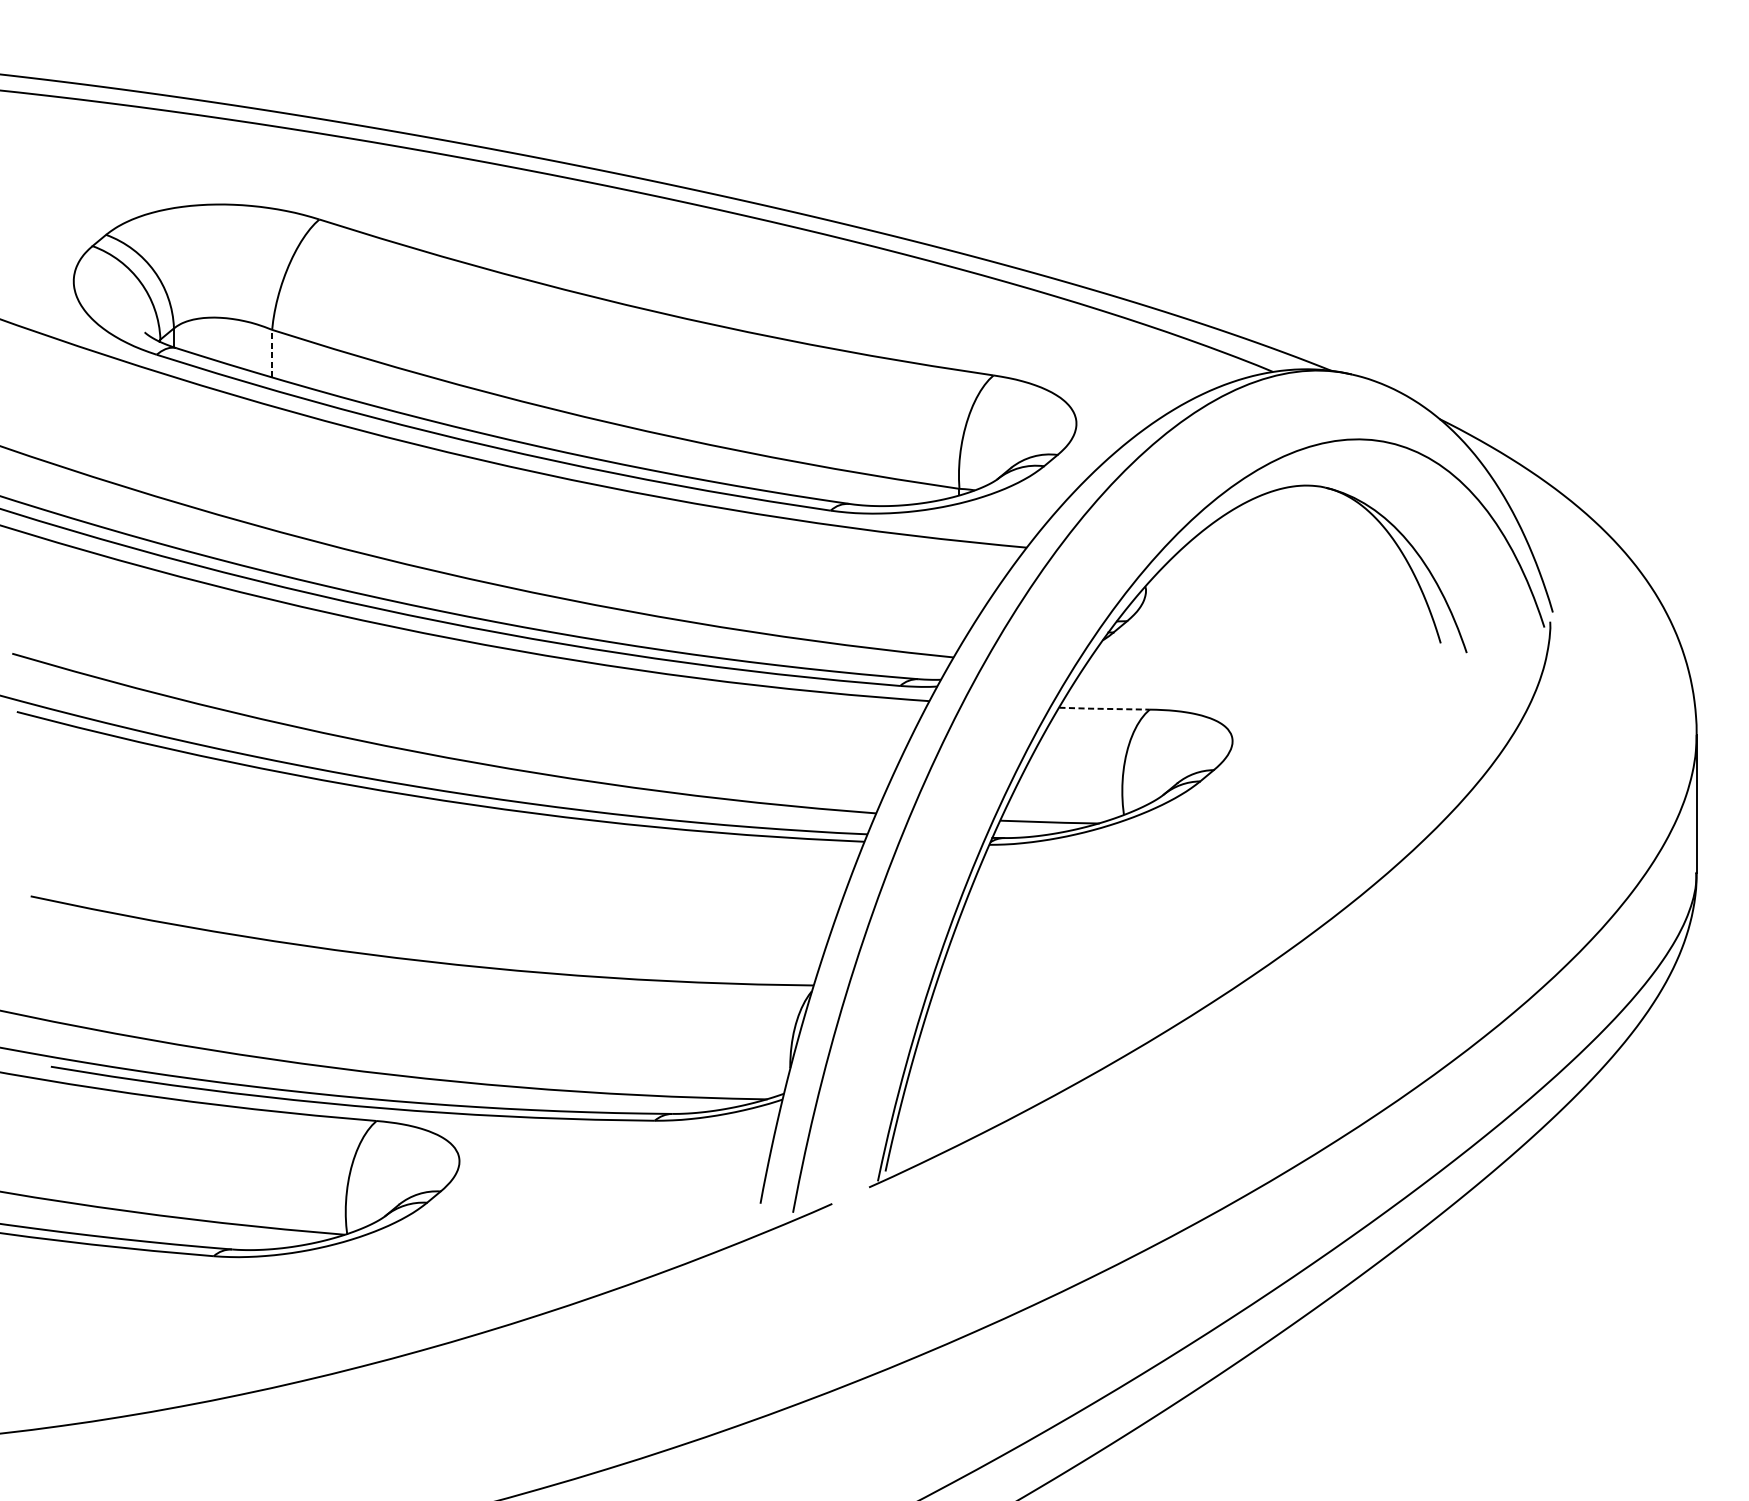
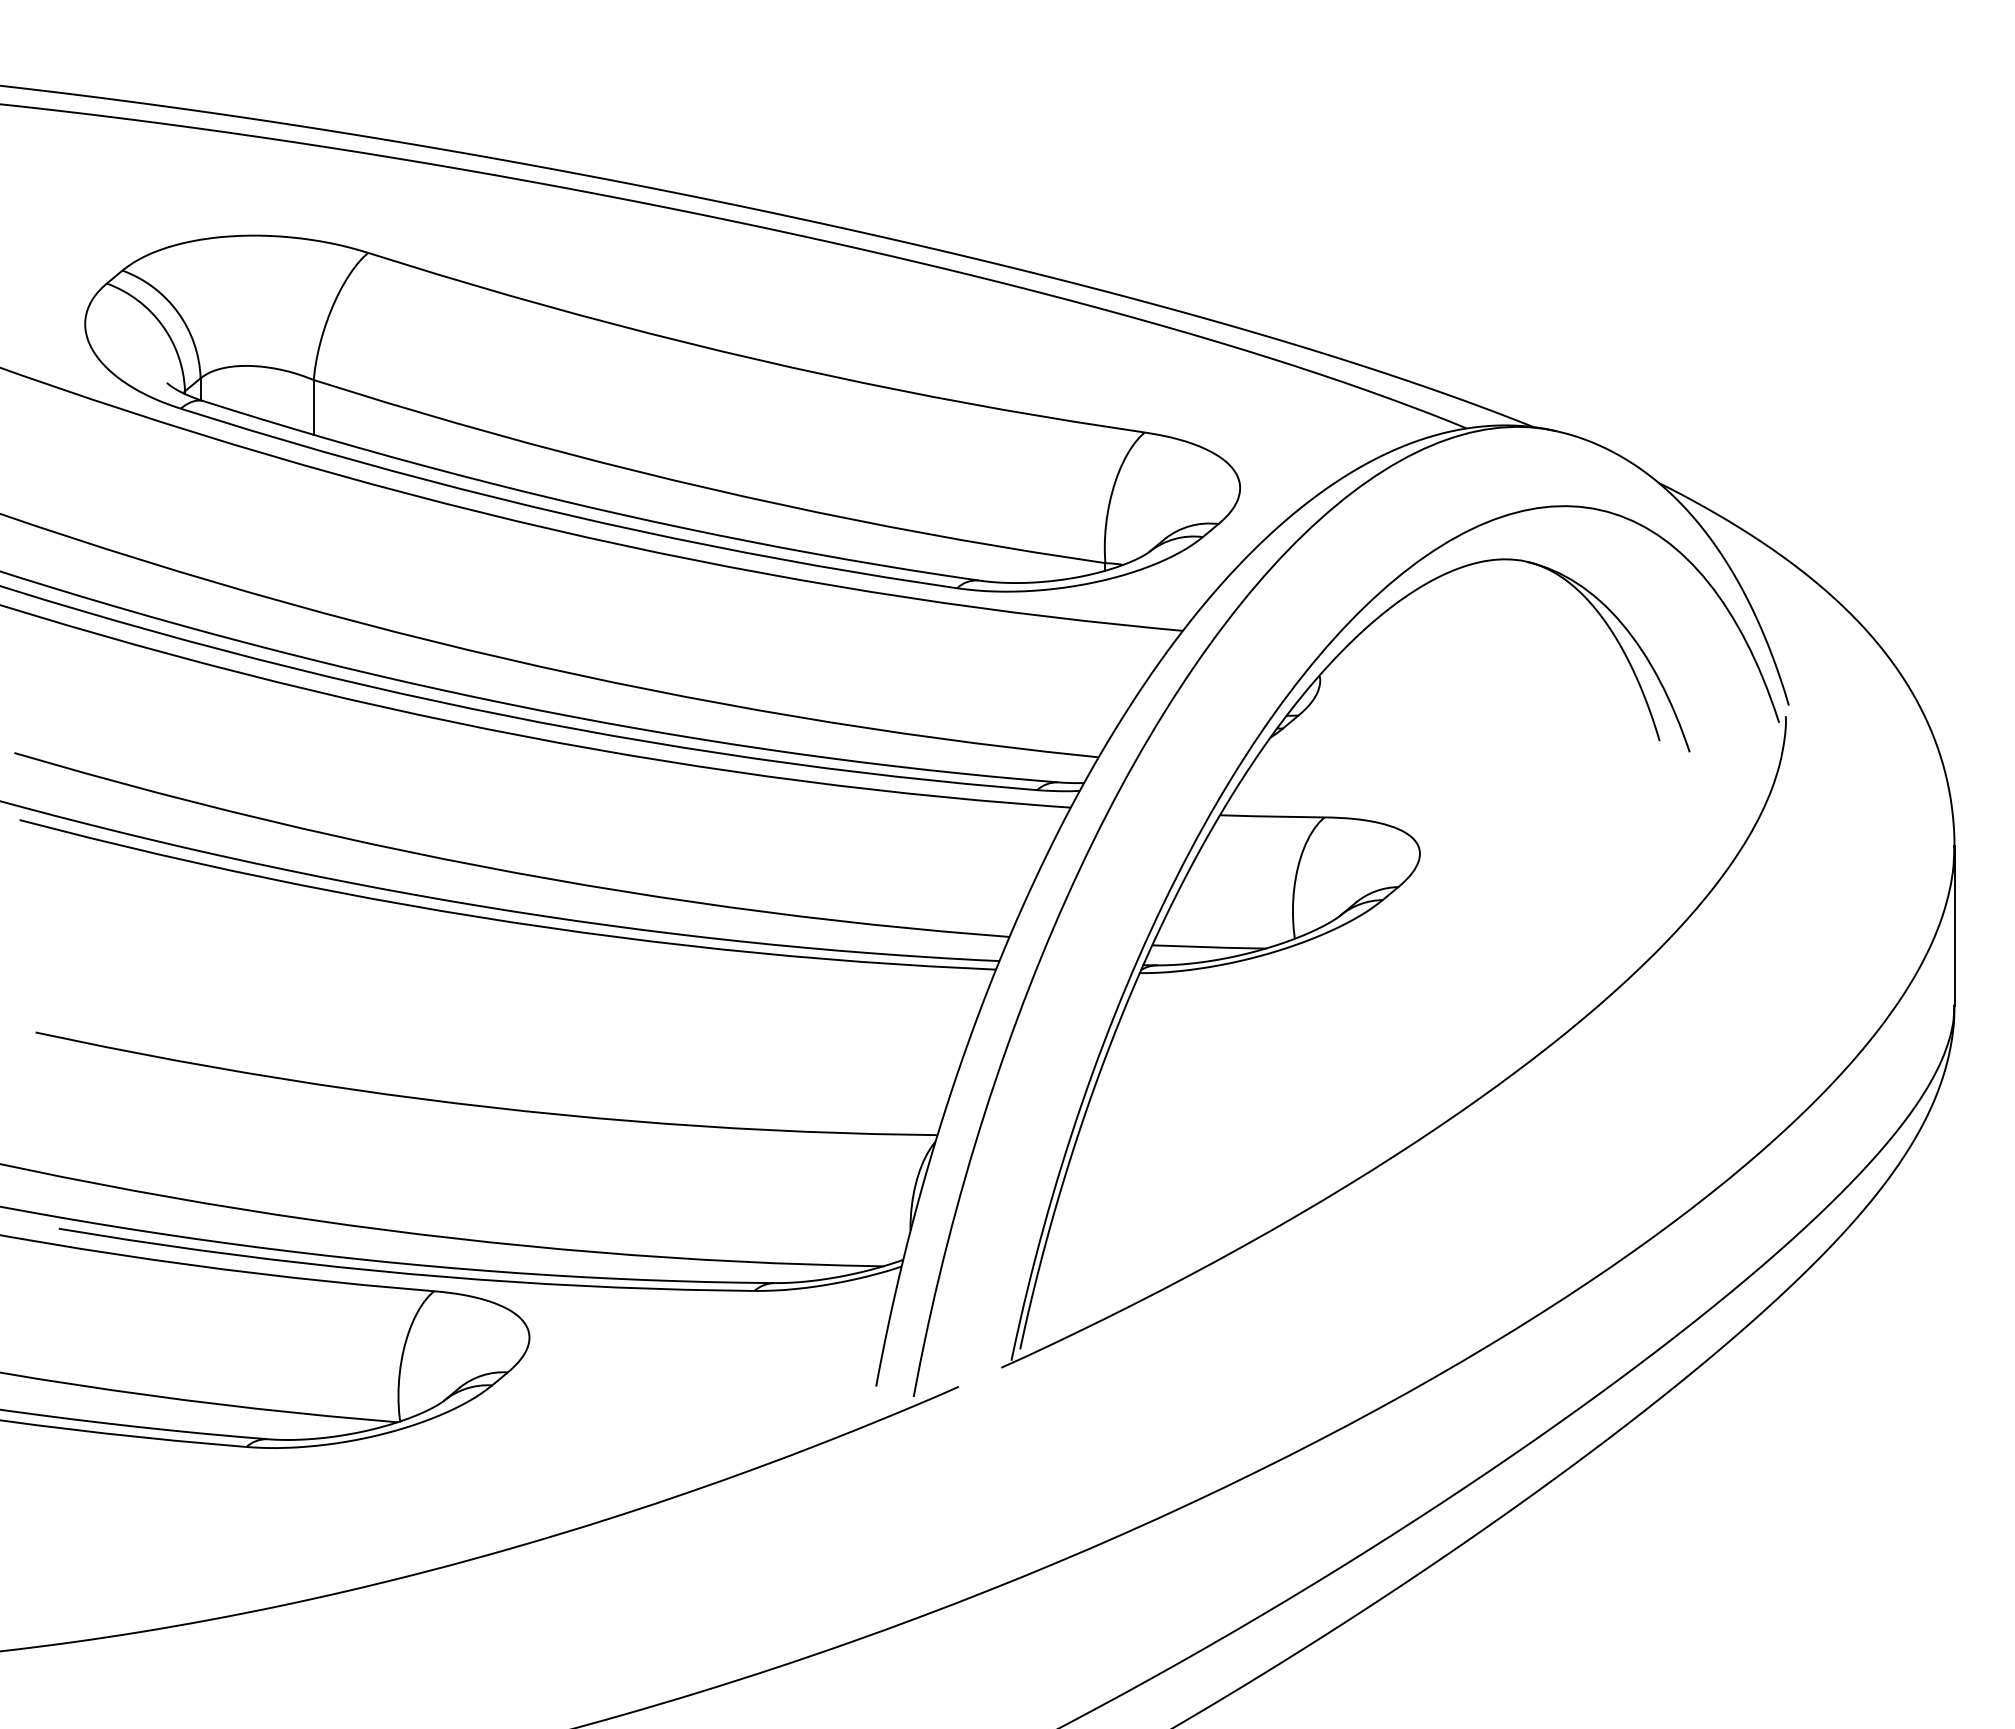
line: (271, 352) -> (313, 406), dashed -> solid
line: (1103, 708) -> (1271, 816), dashed -> solid

